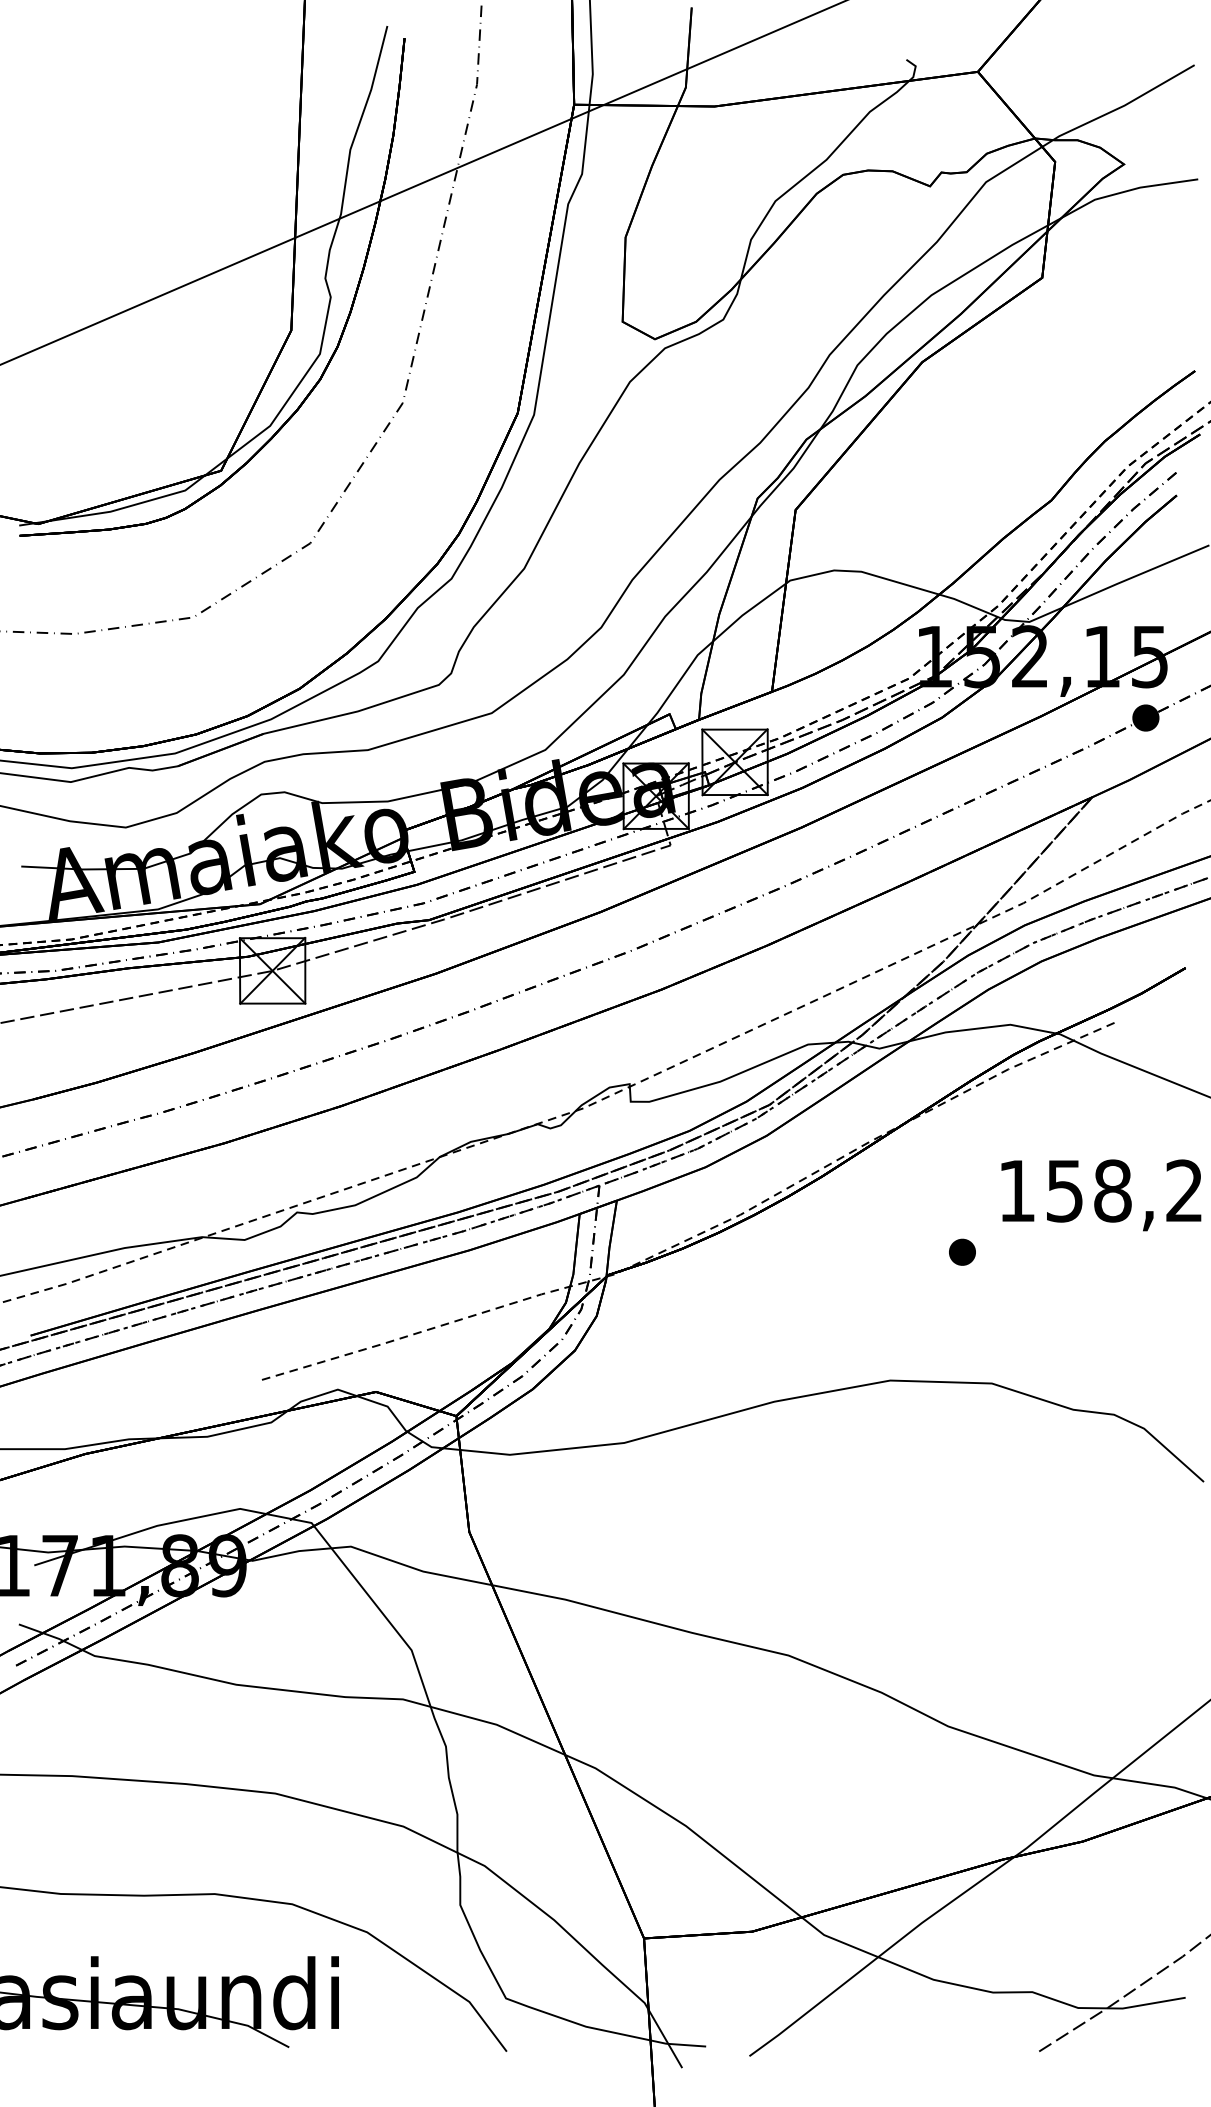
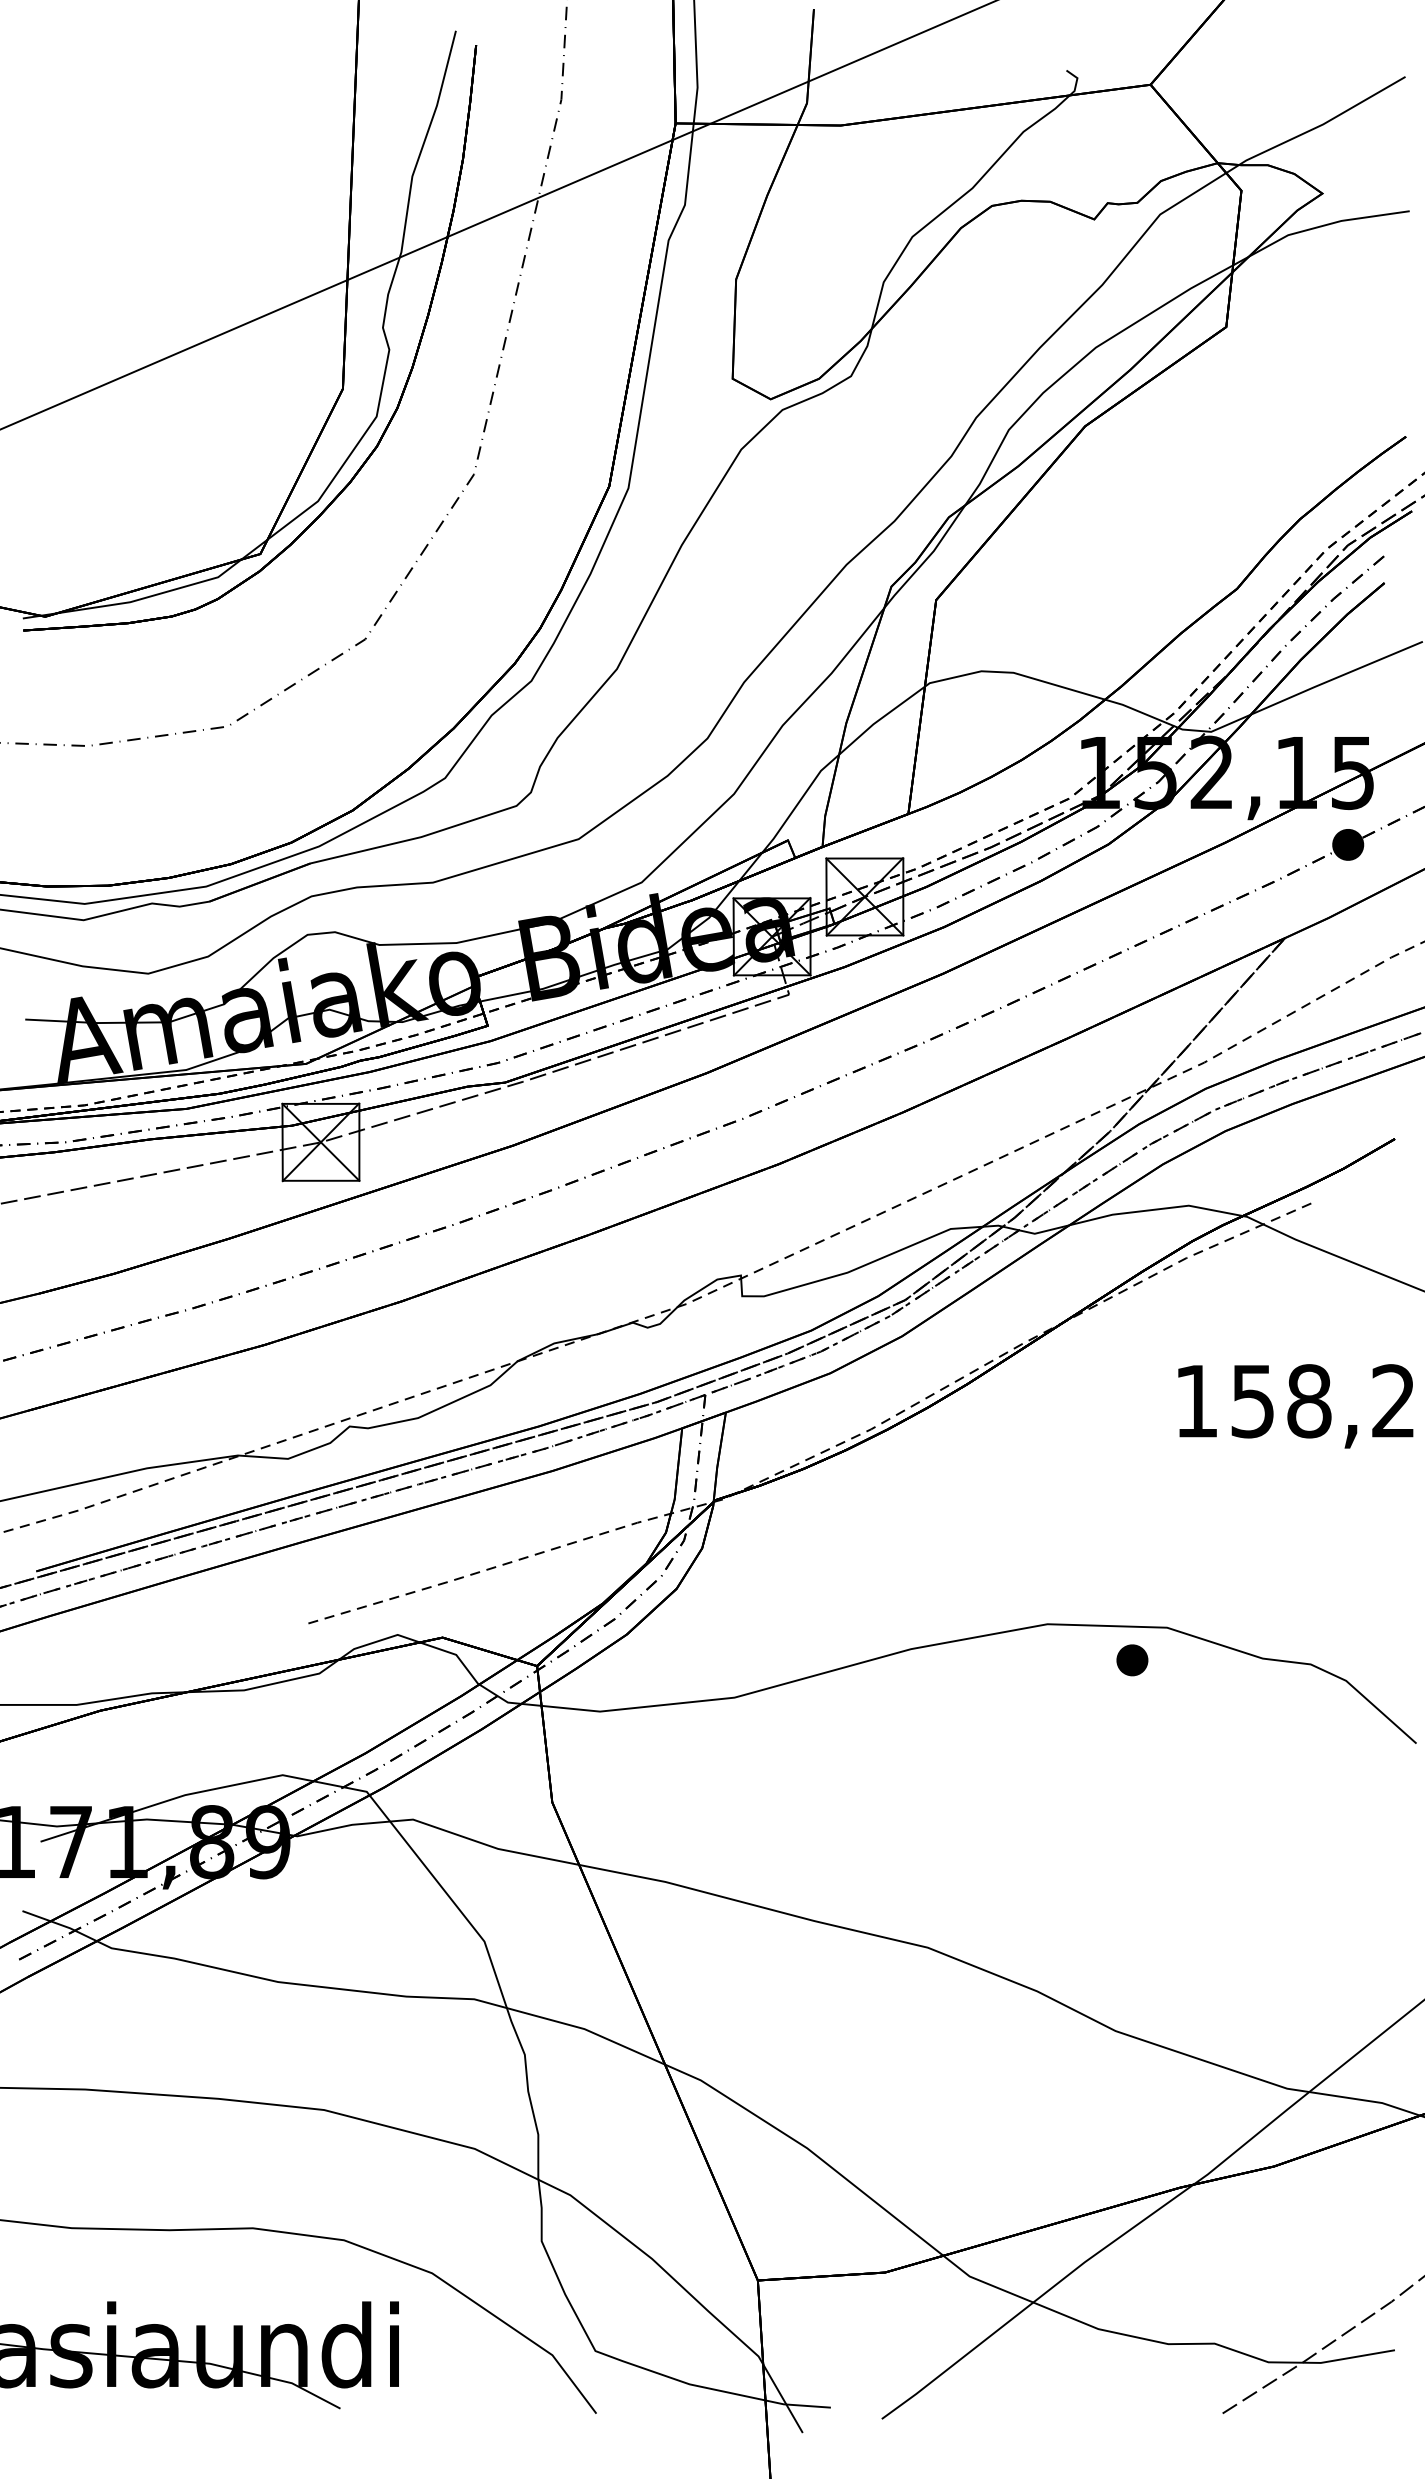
part: (962, 1252) -> (1132, 1660), moved

